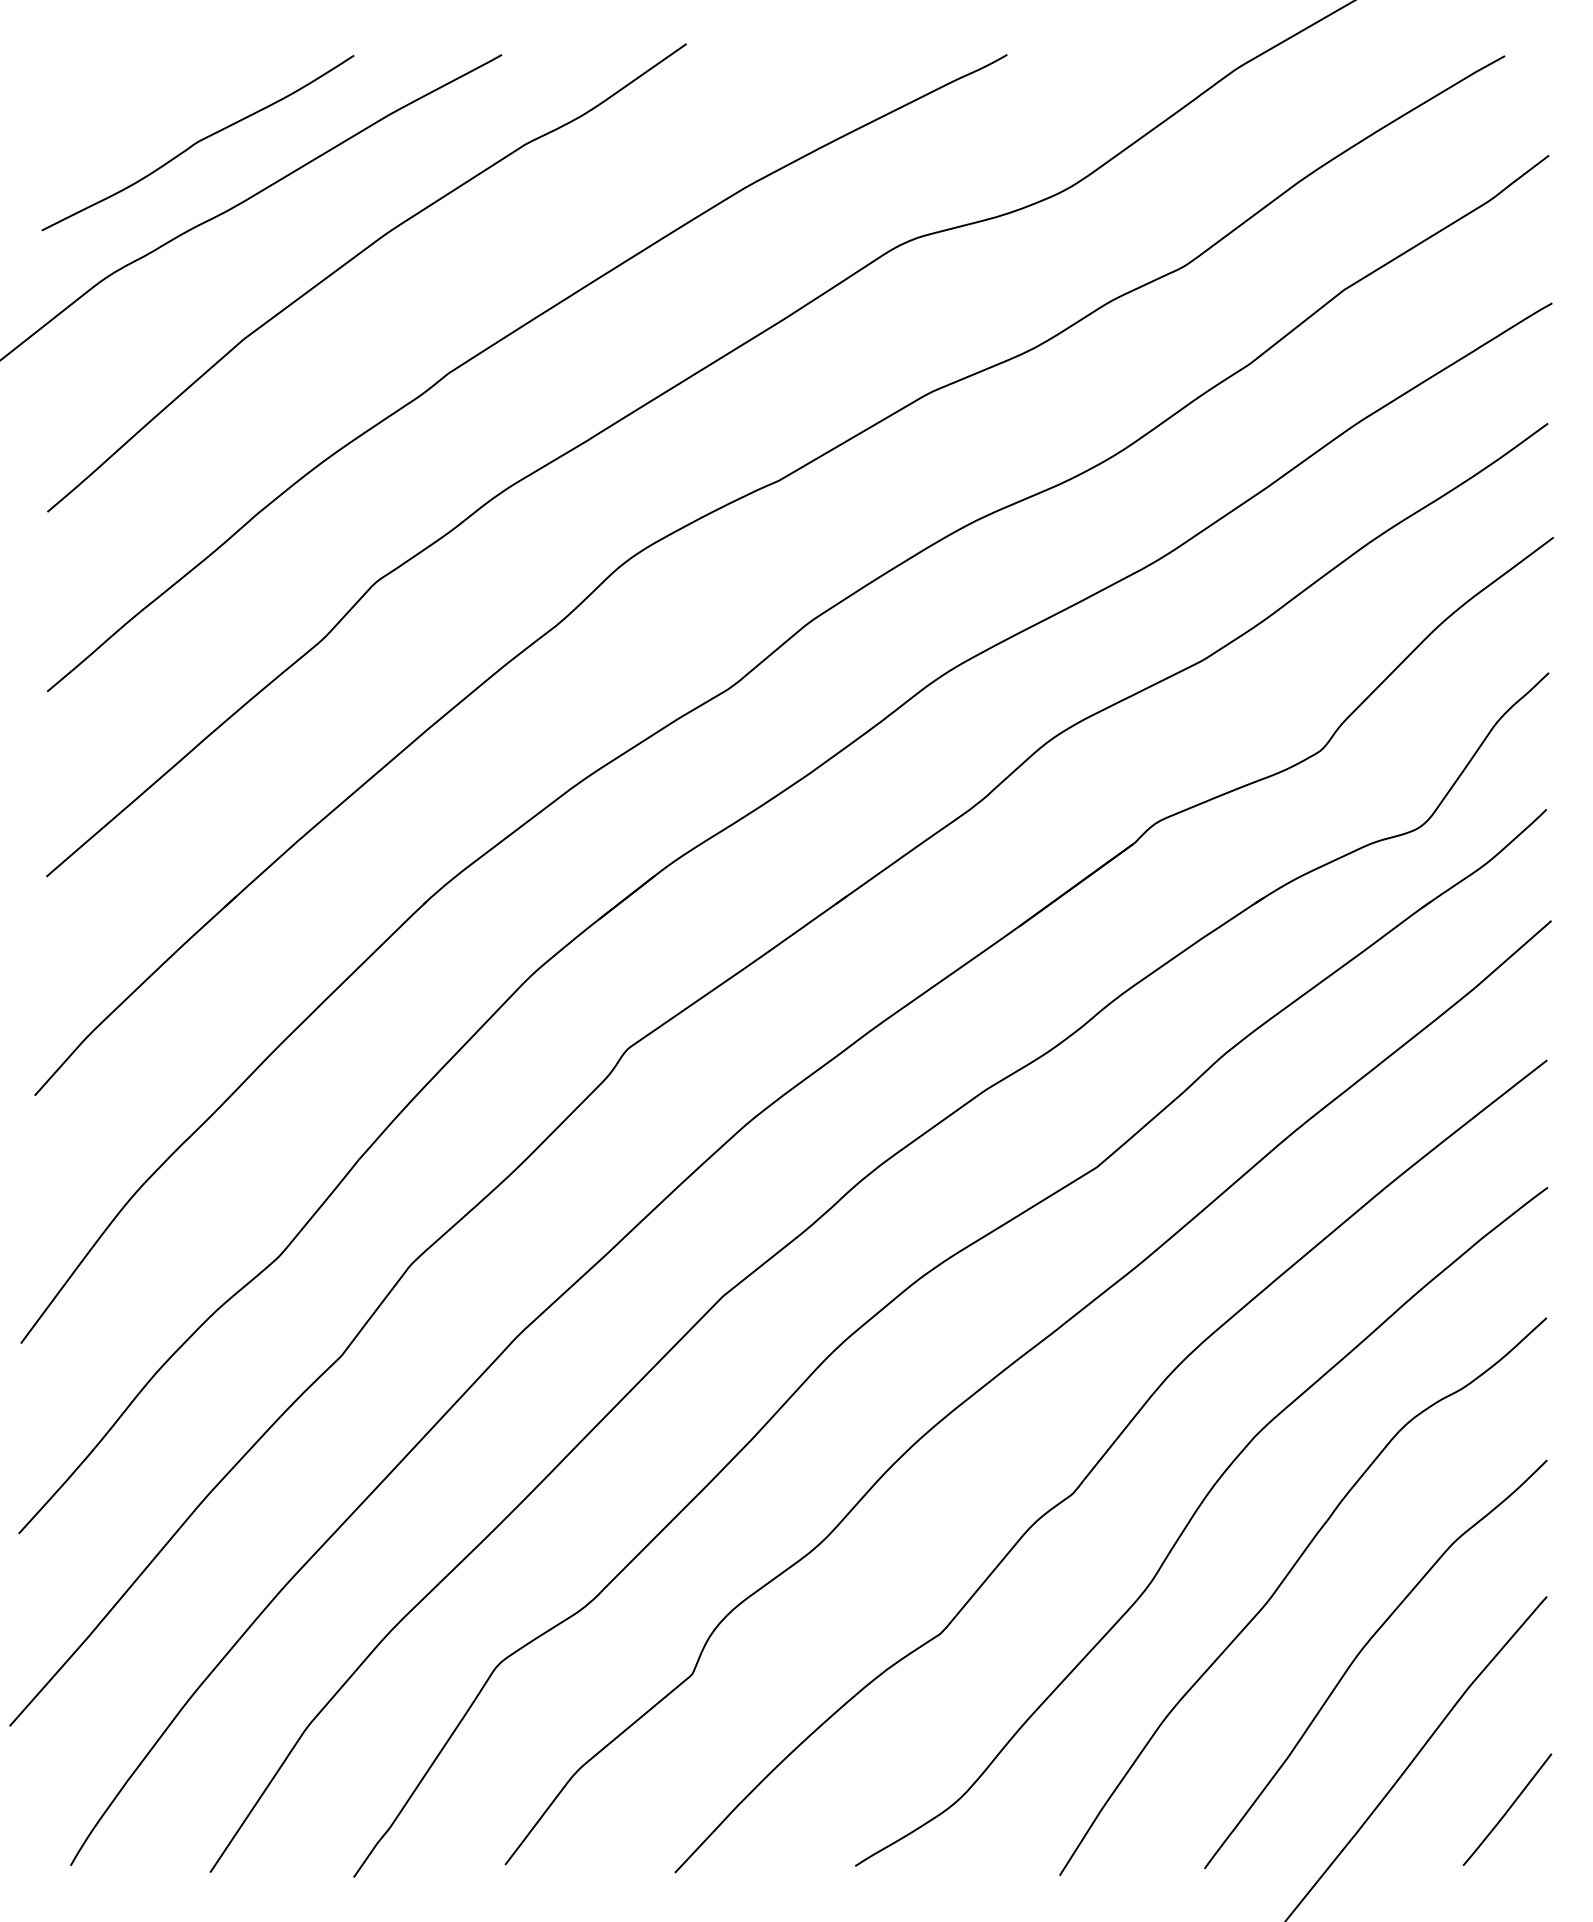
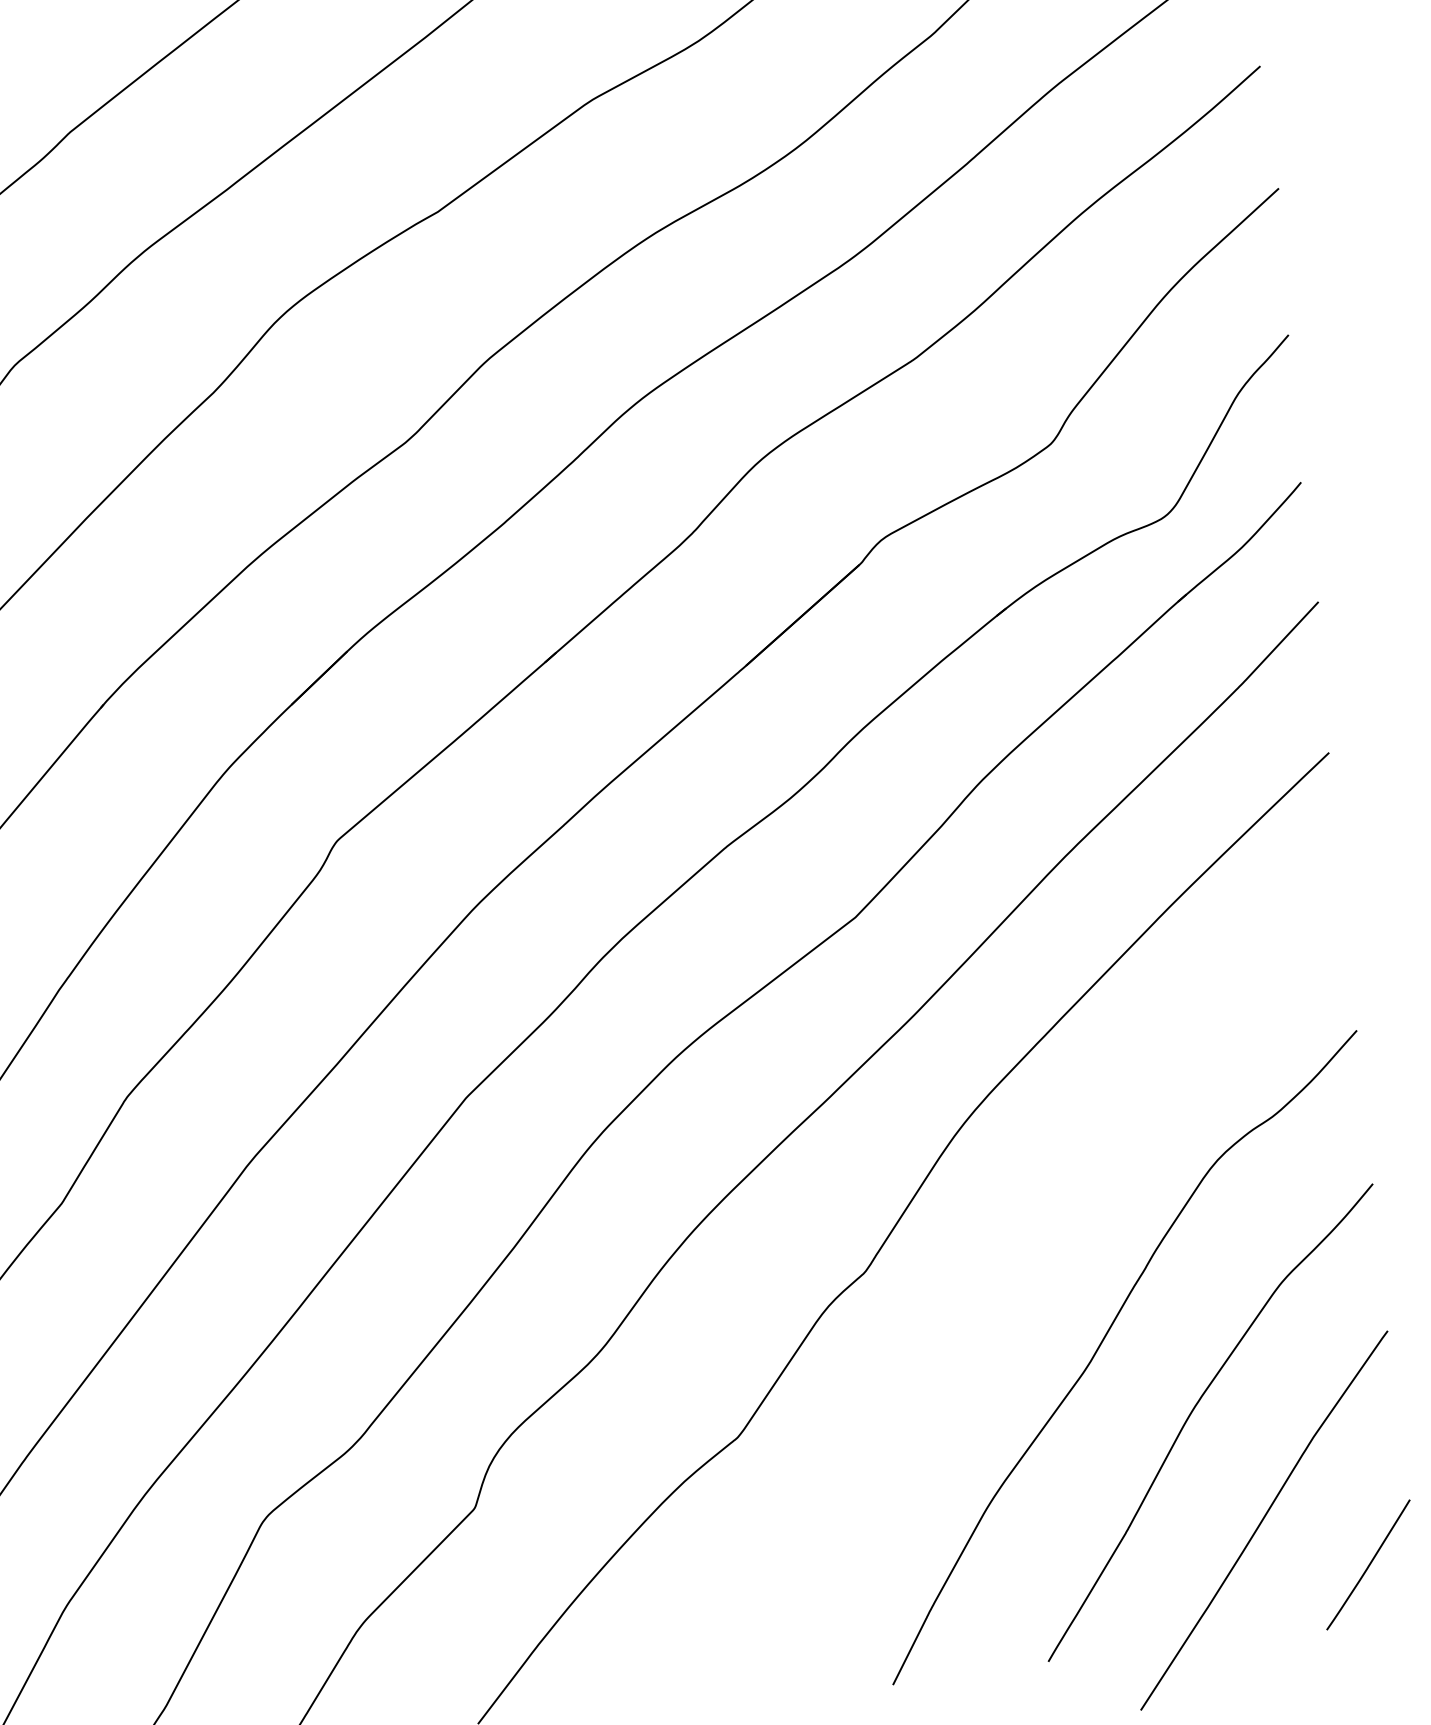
curve: (1191, 1520) -> (996, 1287), removed

